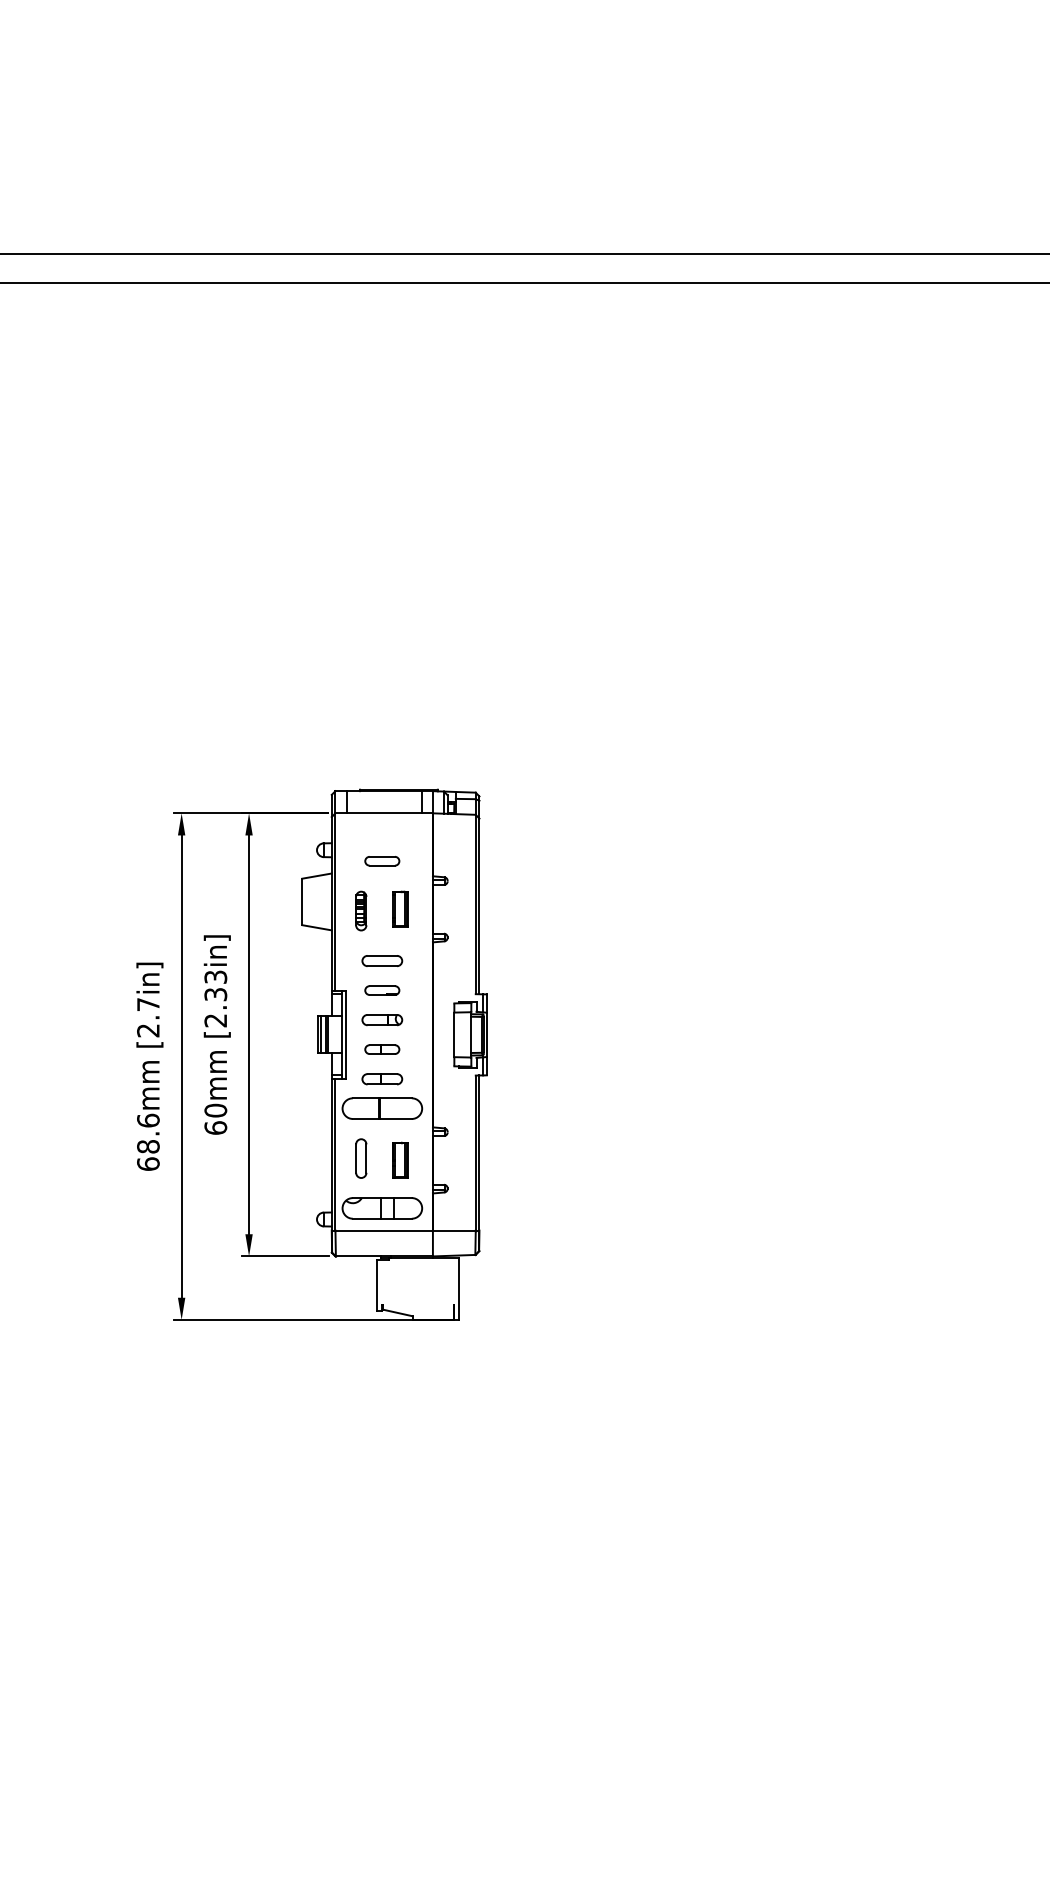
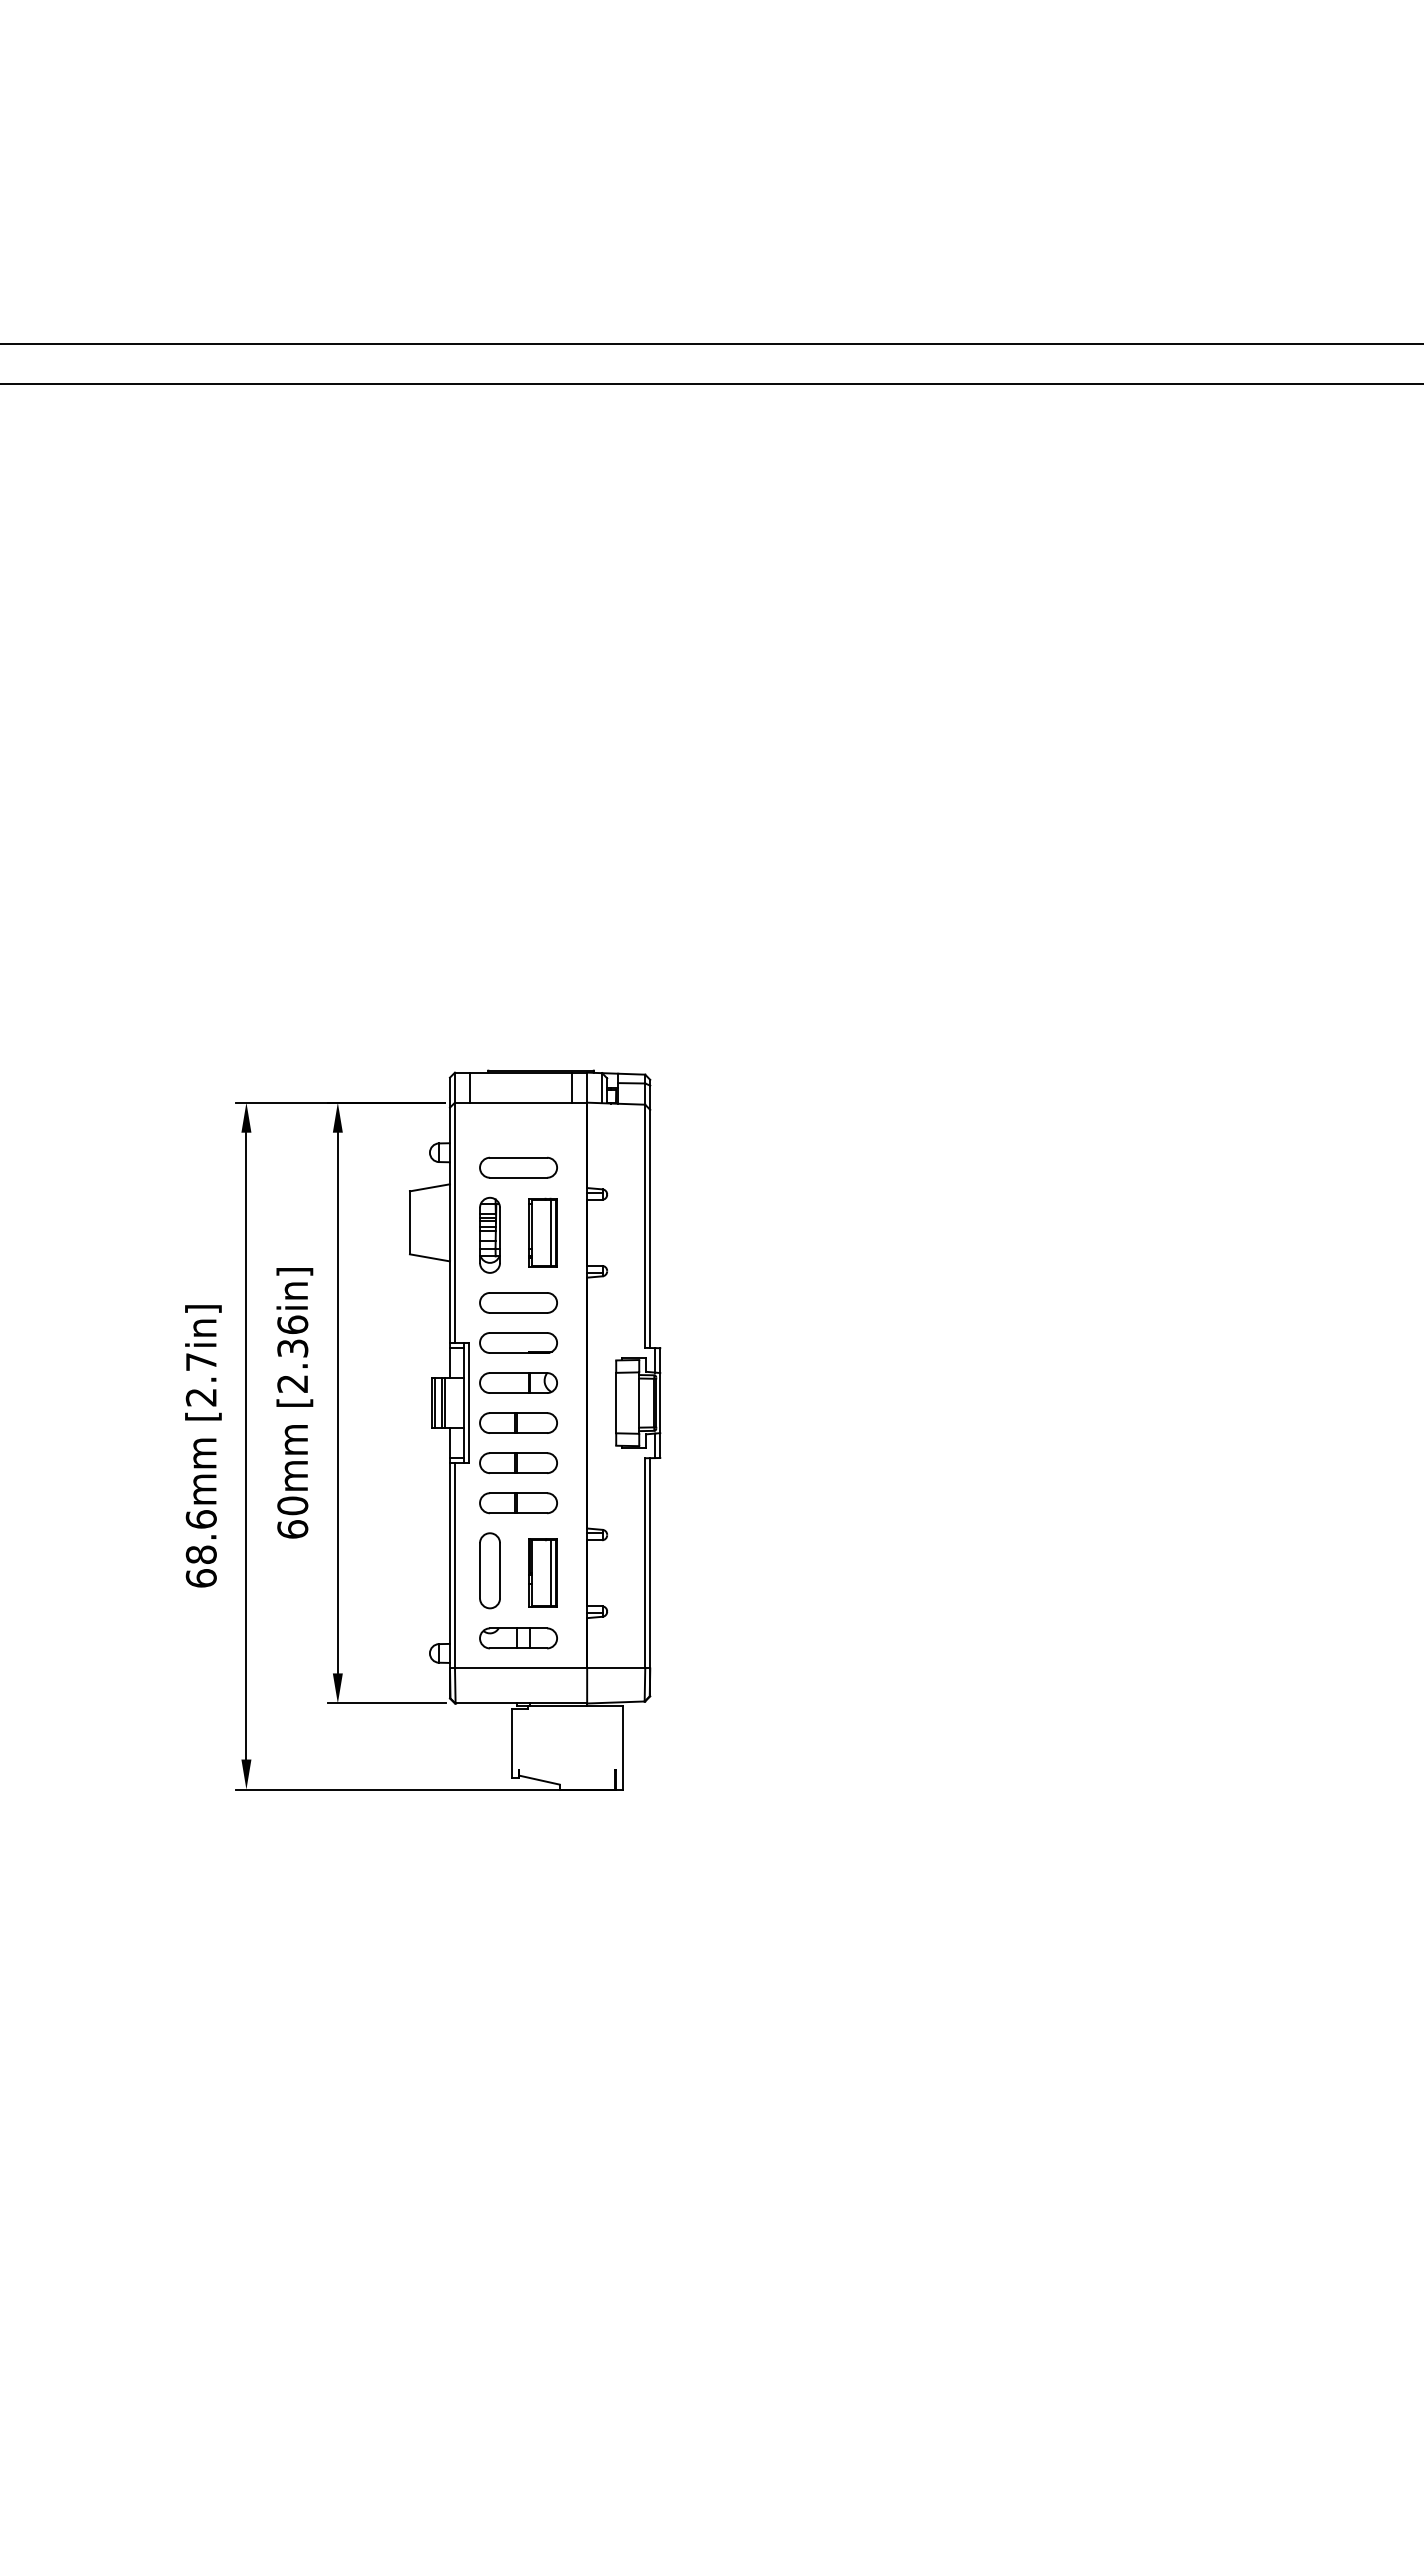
part: (382, 861) -> (518, 1167), size x1.67
part: (399, 909) -> (542, 1232), size x1.43
part: (360, 910) -> (489, 1234), size x1.43
part: (382, 960) -> (518, 1302), size x1.43
text: (215, 976) -> (292, 1324), [2.33in] -> [2.36in]
part: (382, 990) -> (518, 1342), size x1.67
part: (382, 1019) -> (518, 1382), size x1.43
part: (382, 1049) -> (518, 1422), size x1.67
part: (382, 1079) -> (518, 1463), size x1.43
part: (382, 1108) -> (518, 1503), size x0.71
part: (360, 1158) -> (489, 1570), size x1.43
part: (399, 1159) -> (542, 1572), size x1.43
part: (382, 1208) -> (518, 1638), size x0.71

